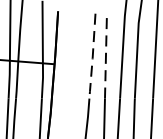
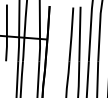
line: (105, 54) -> (79, 33), dashed -> solid
line: (92, 57) -> (71, 35), dashed -> solid

